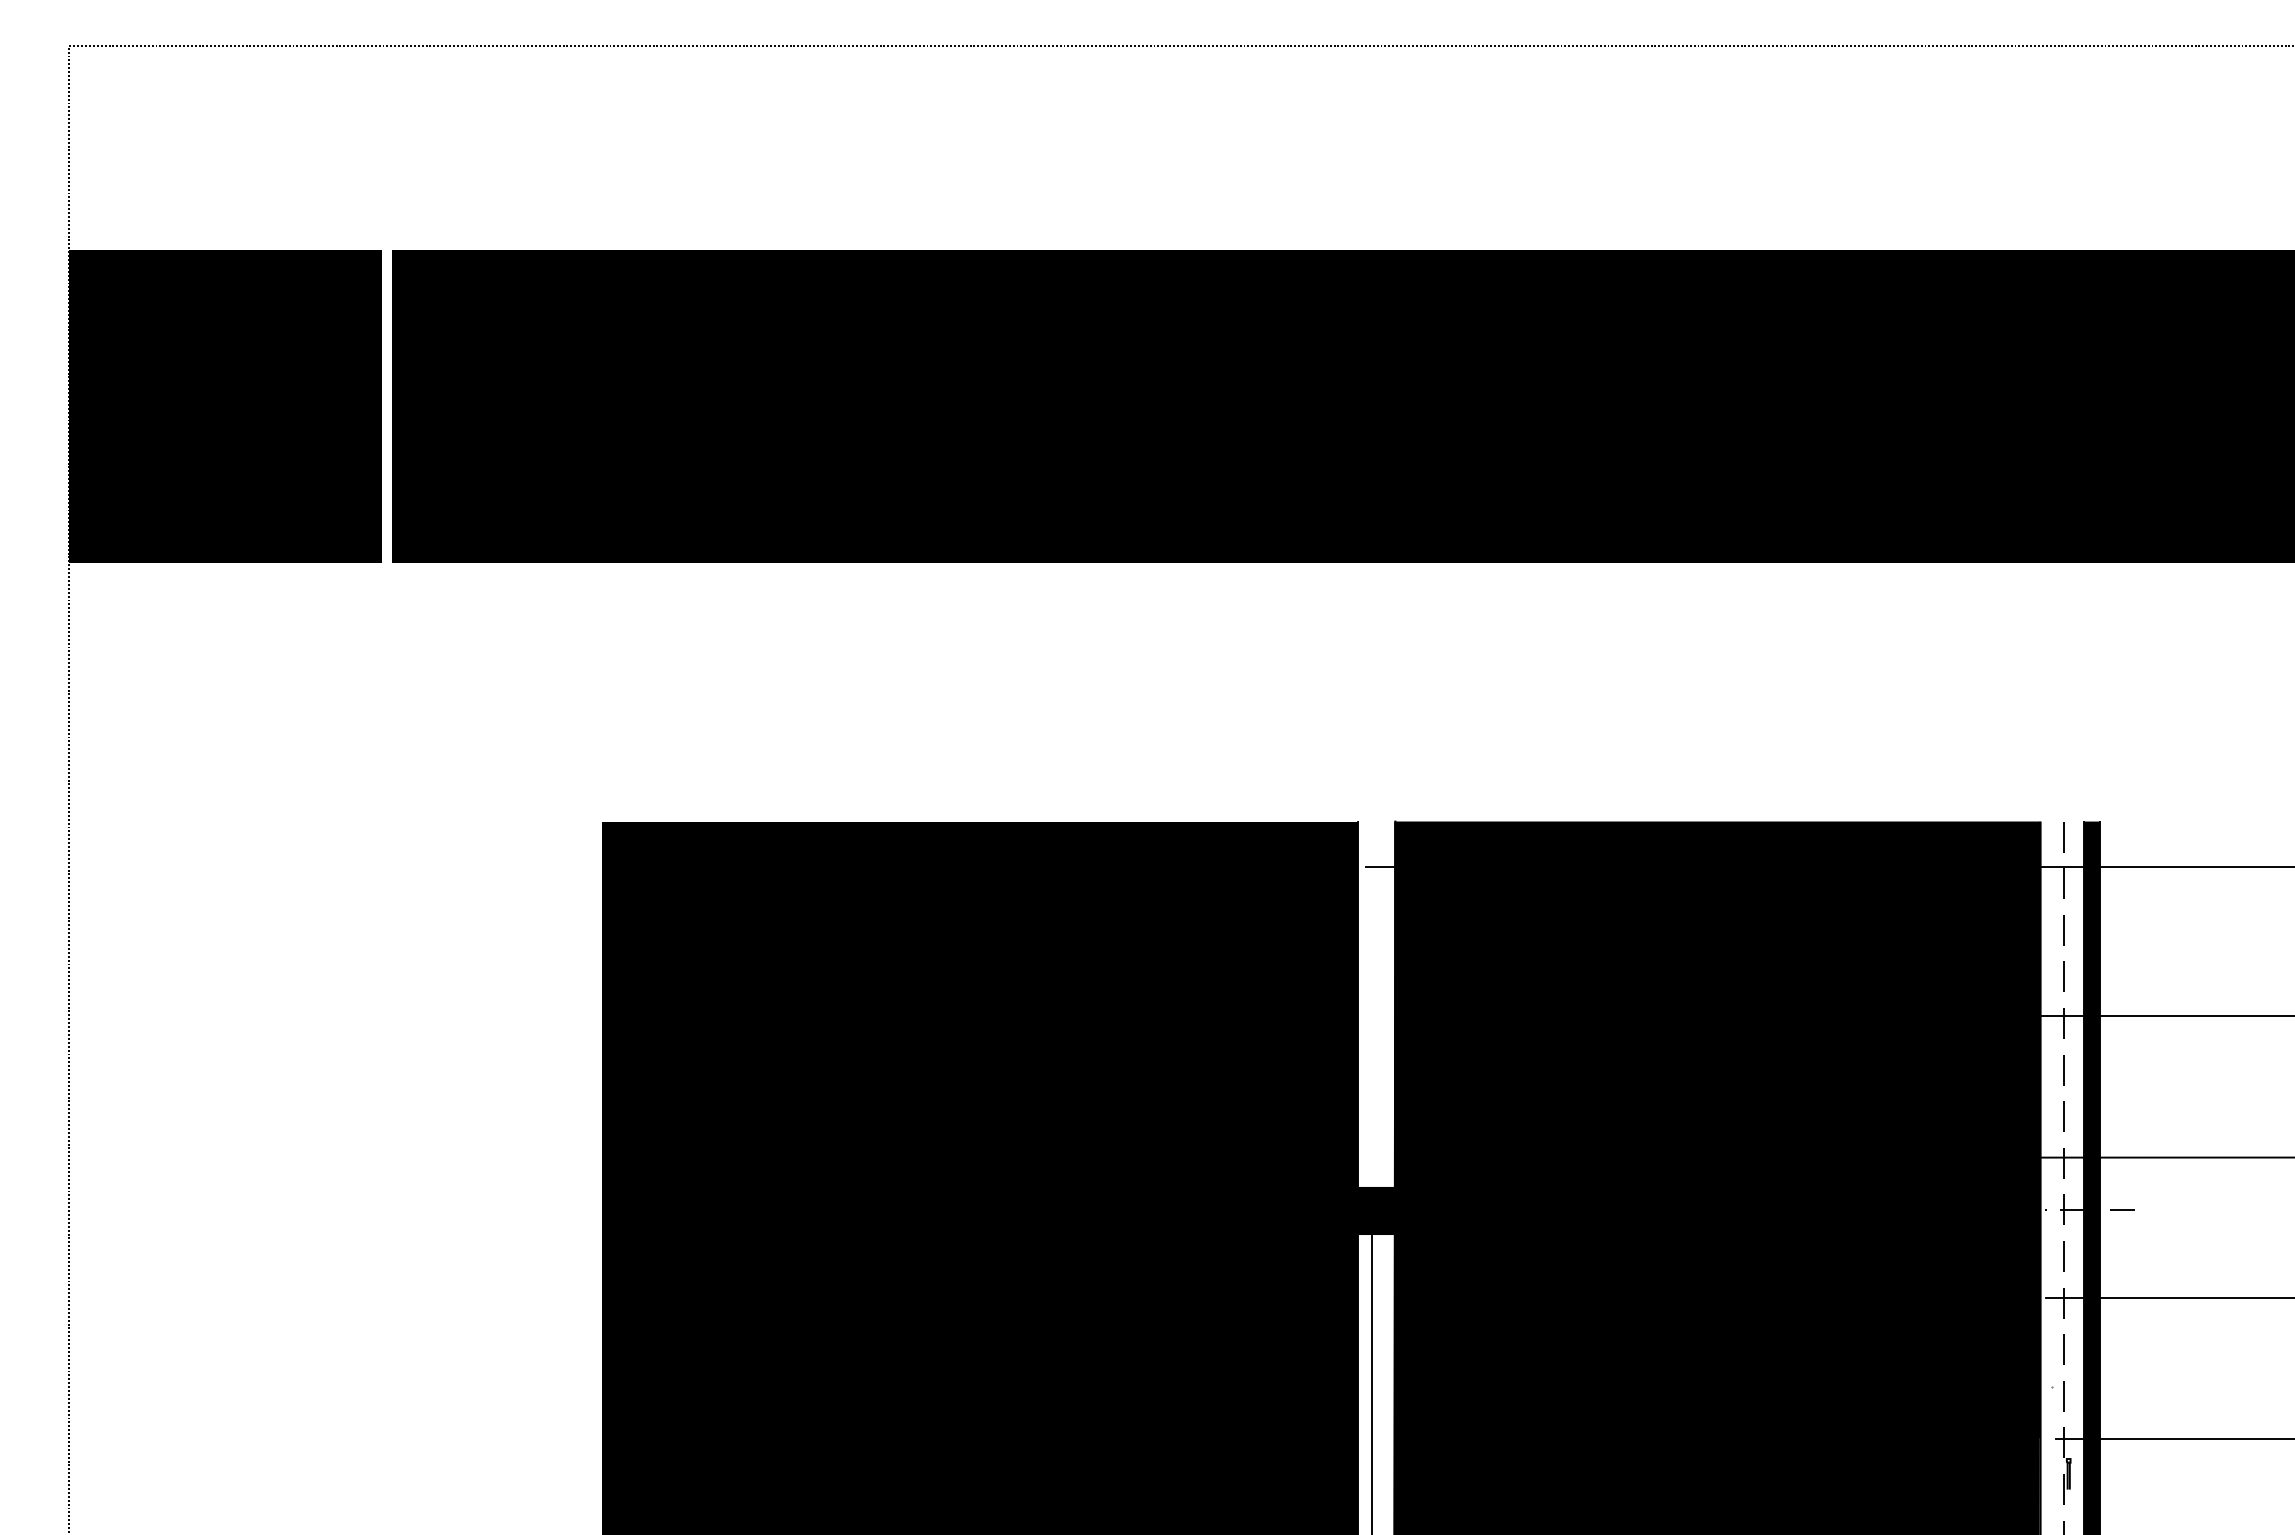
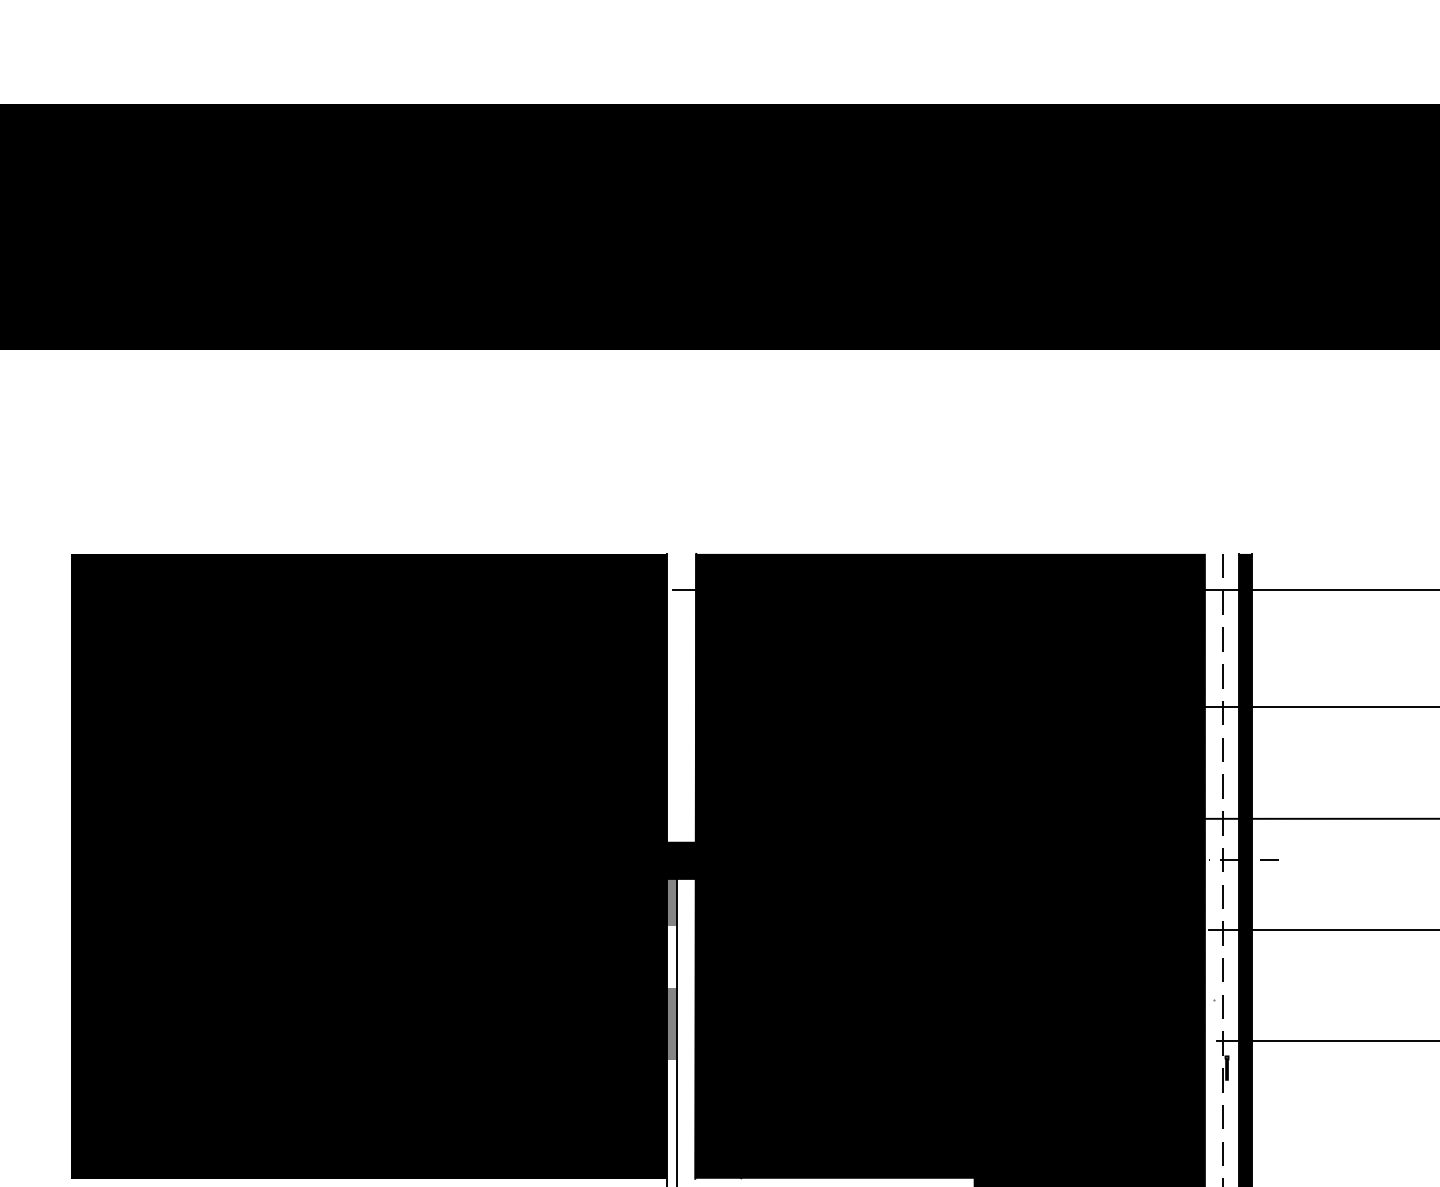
fill: (1364, 1247) -> (671, 889), added
fill: (1364, 1417) -> (671, 1023), added

